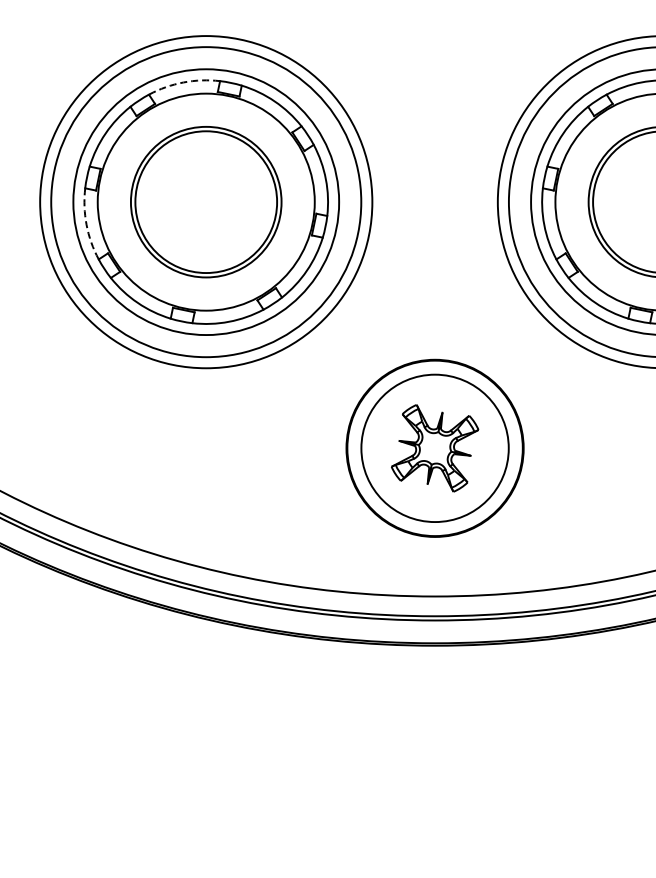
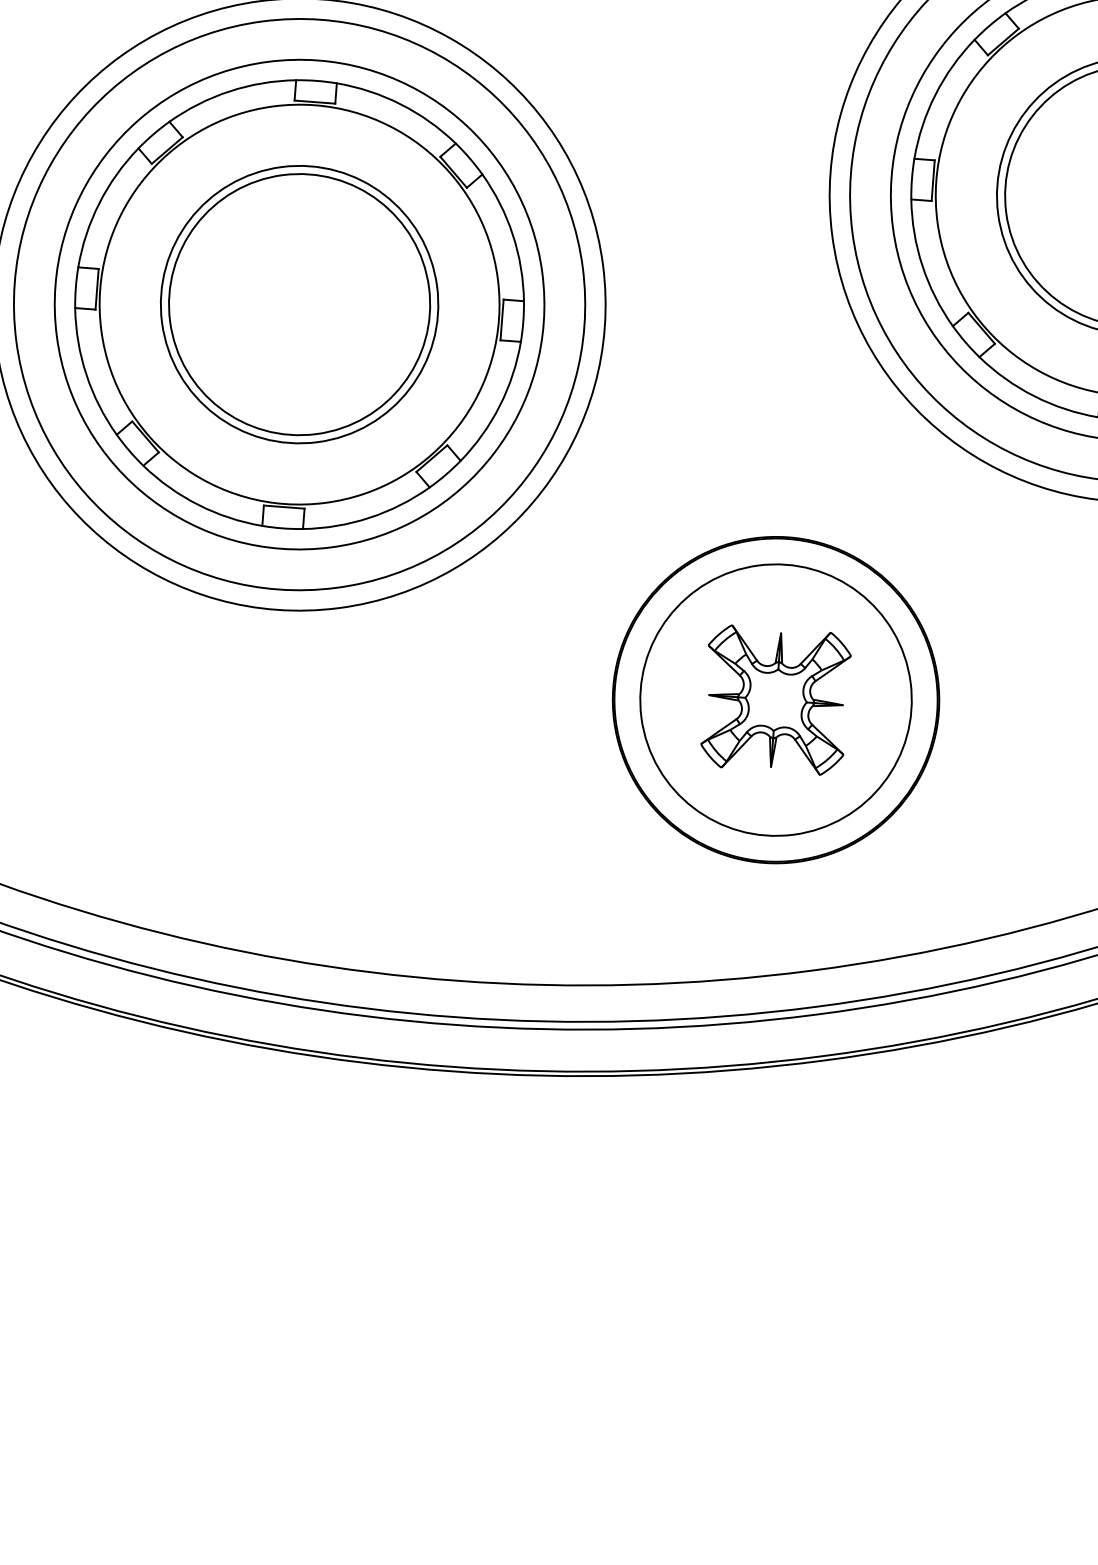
arc: (183, 82) -> (229, 91), dashed -> solid
arc: (86, 224) -> (86, 373), dashed -> solid

